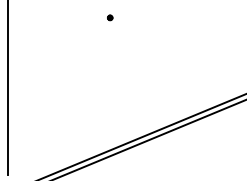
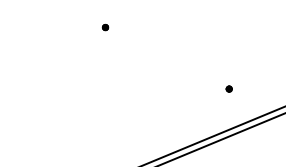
part: (216, 70) -> (228, 88), added

